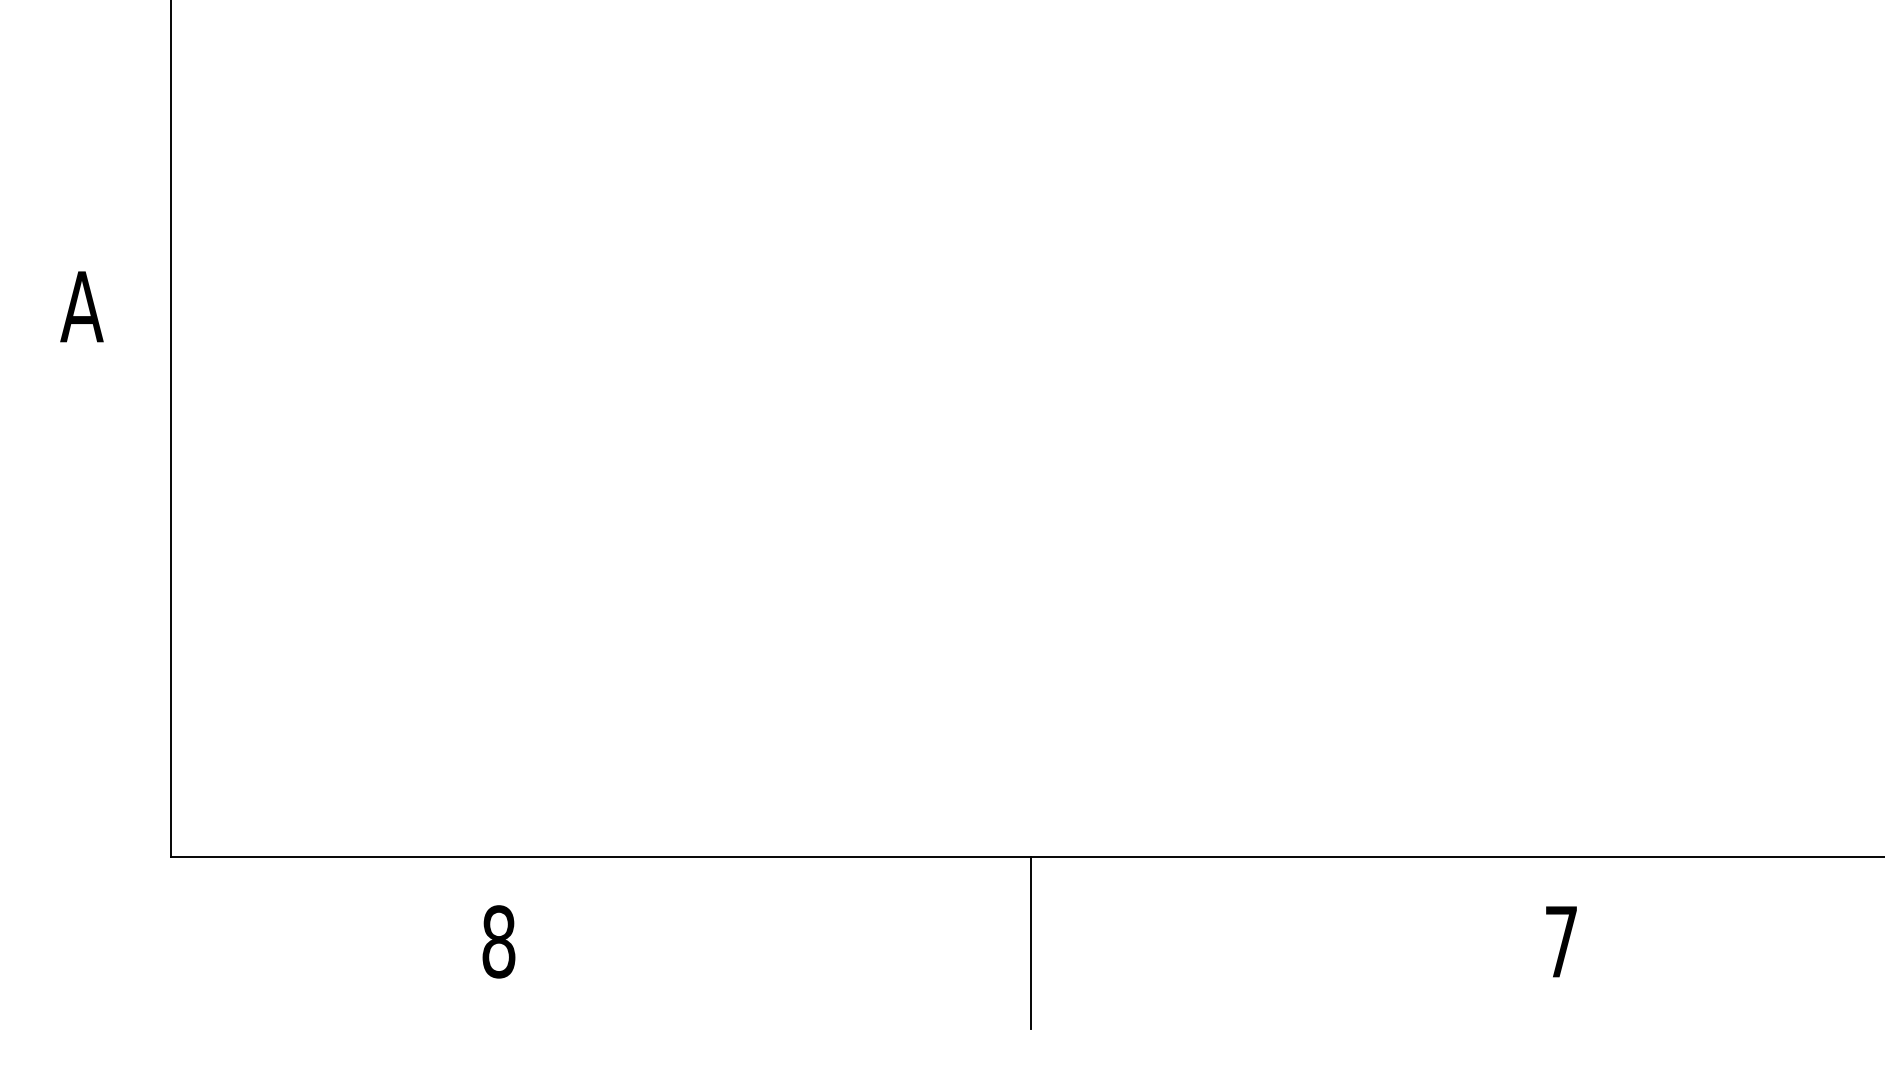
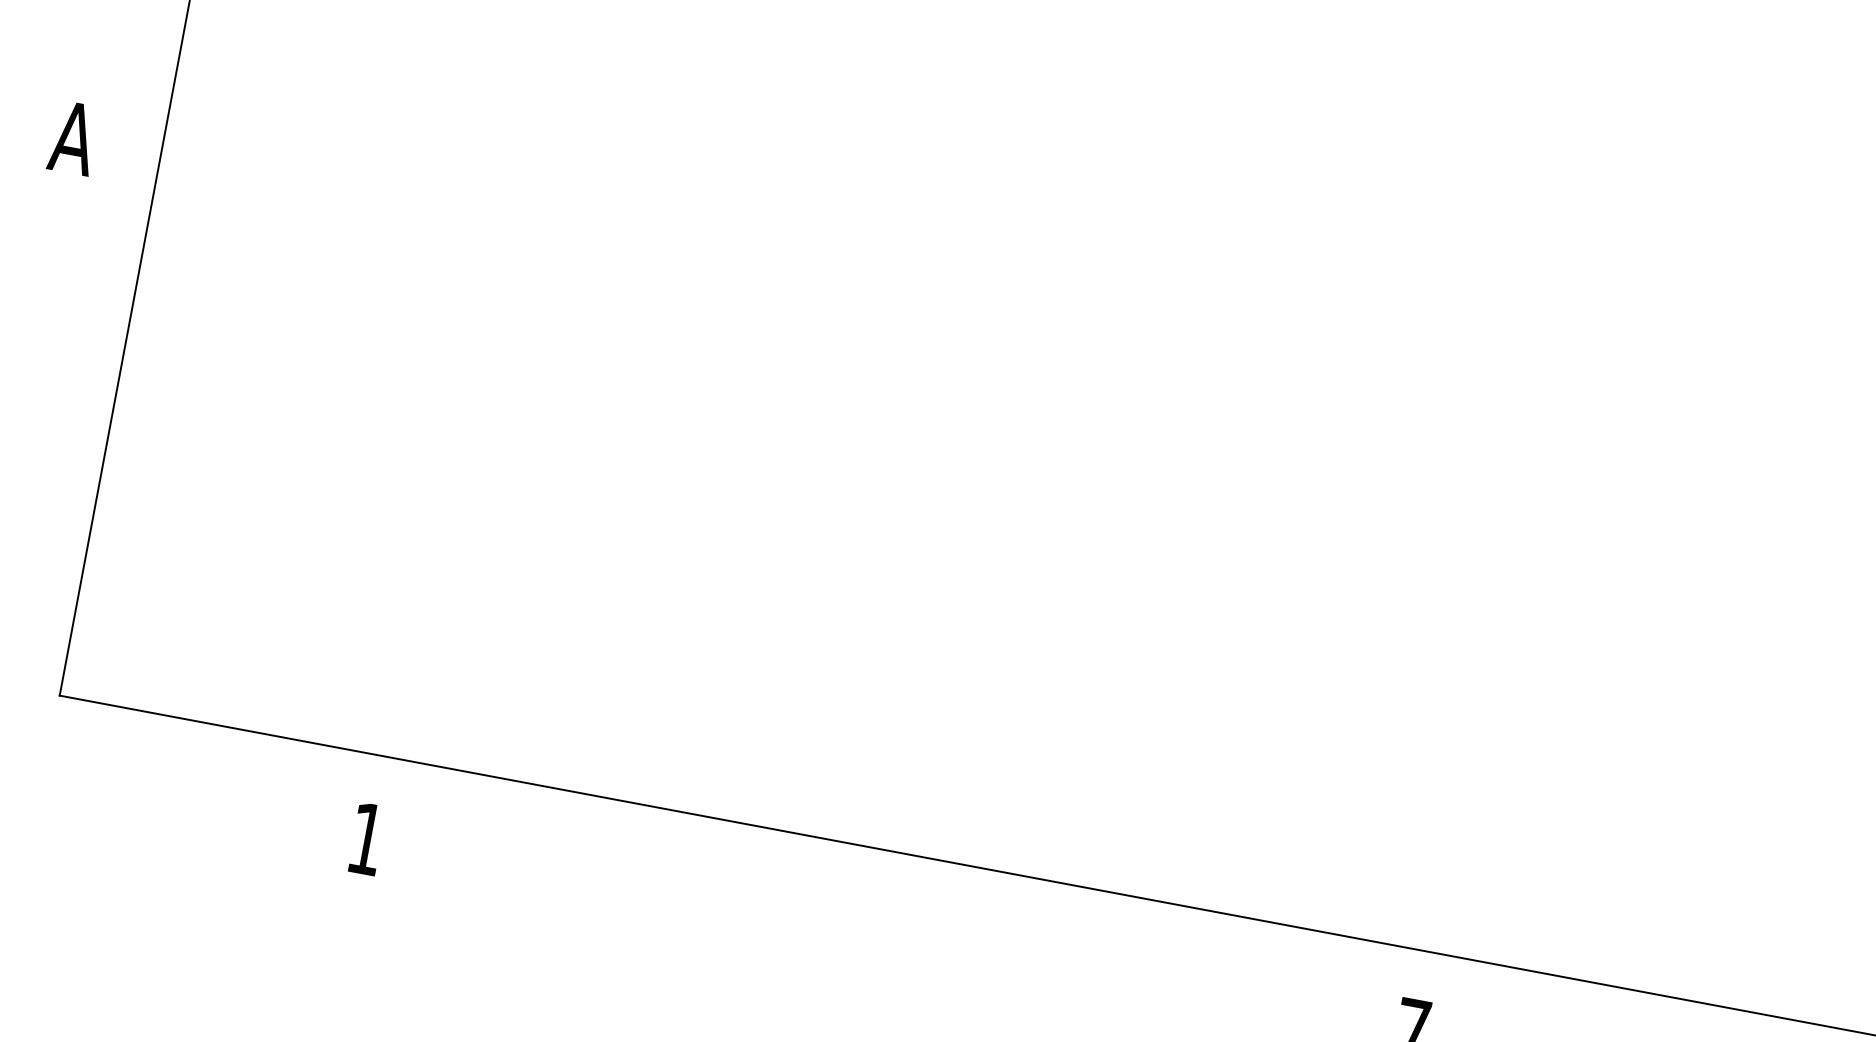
text: (498, 941) -> (366, 838), 8 -> 1
line: (1031, 943) -> (889, 938), removed

